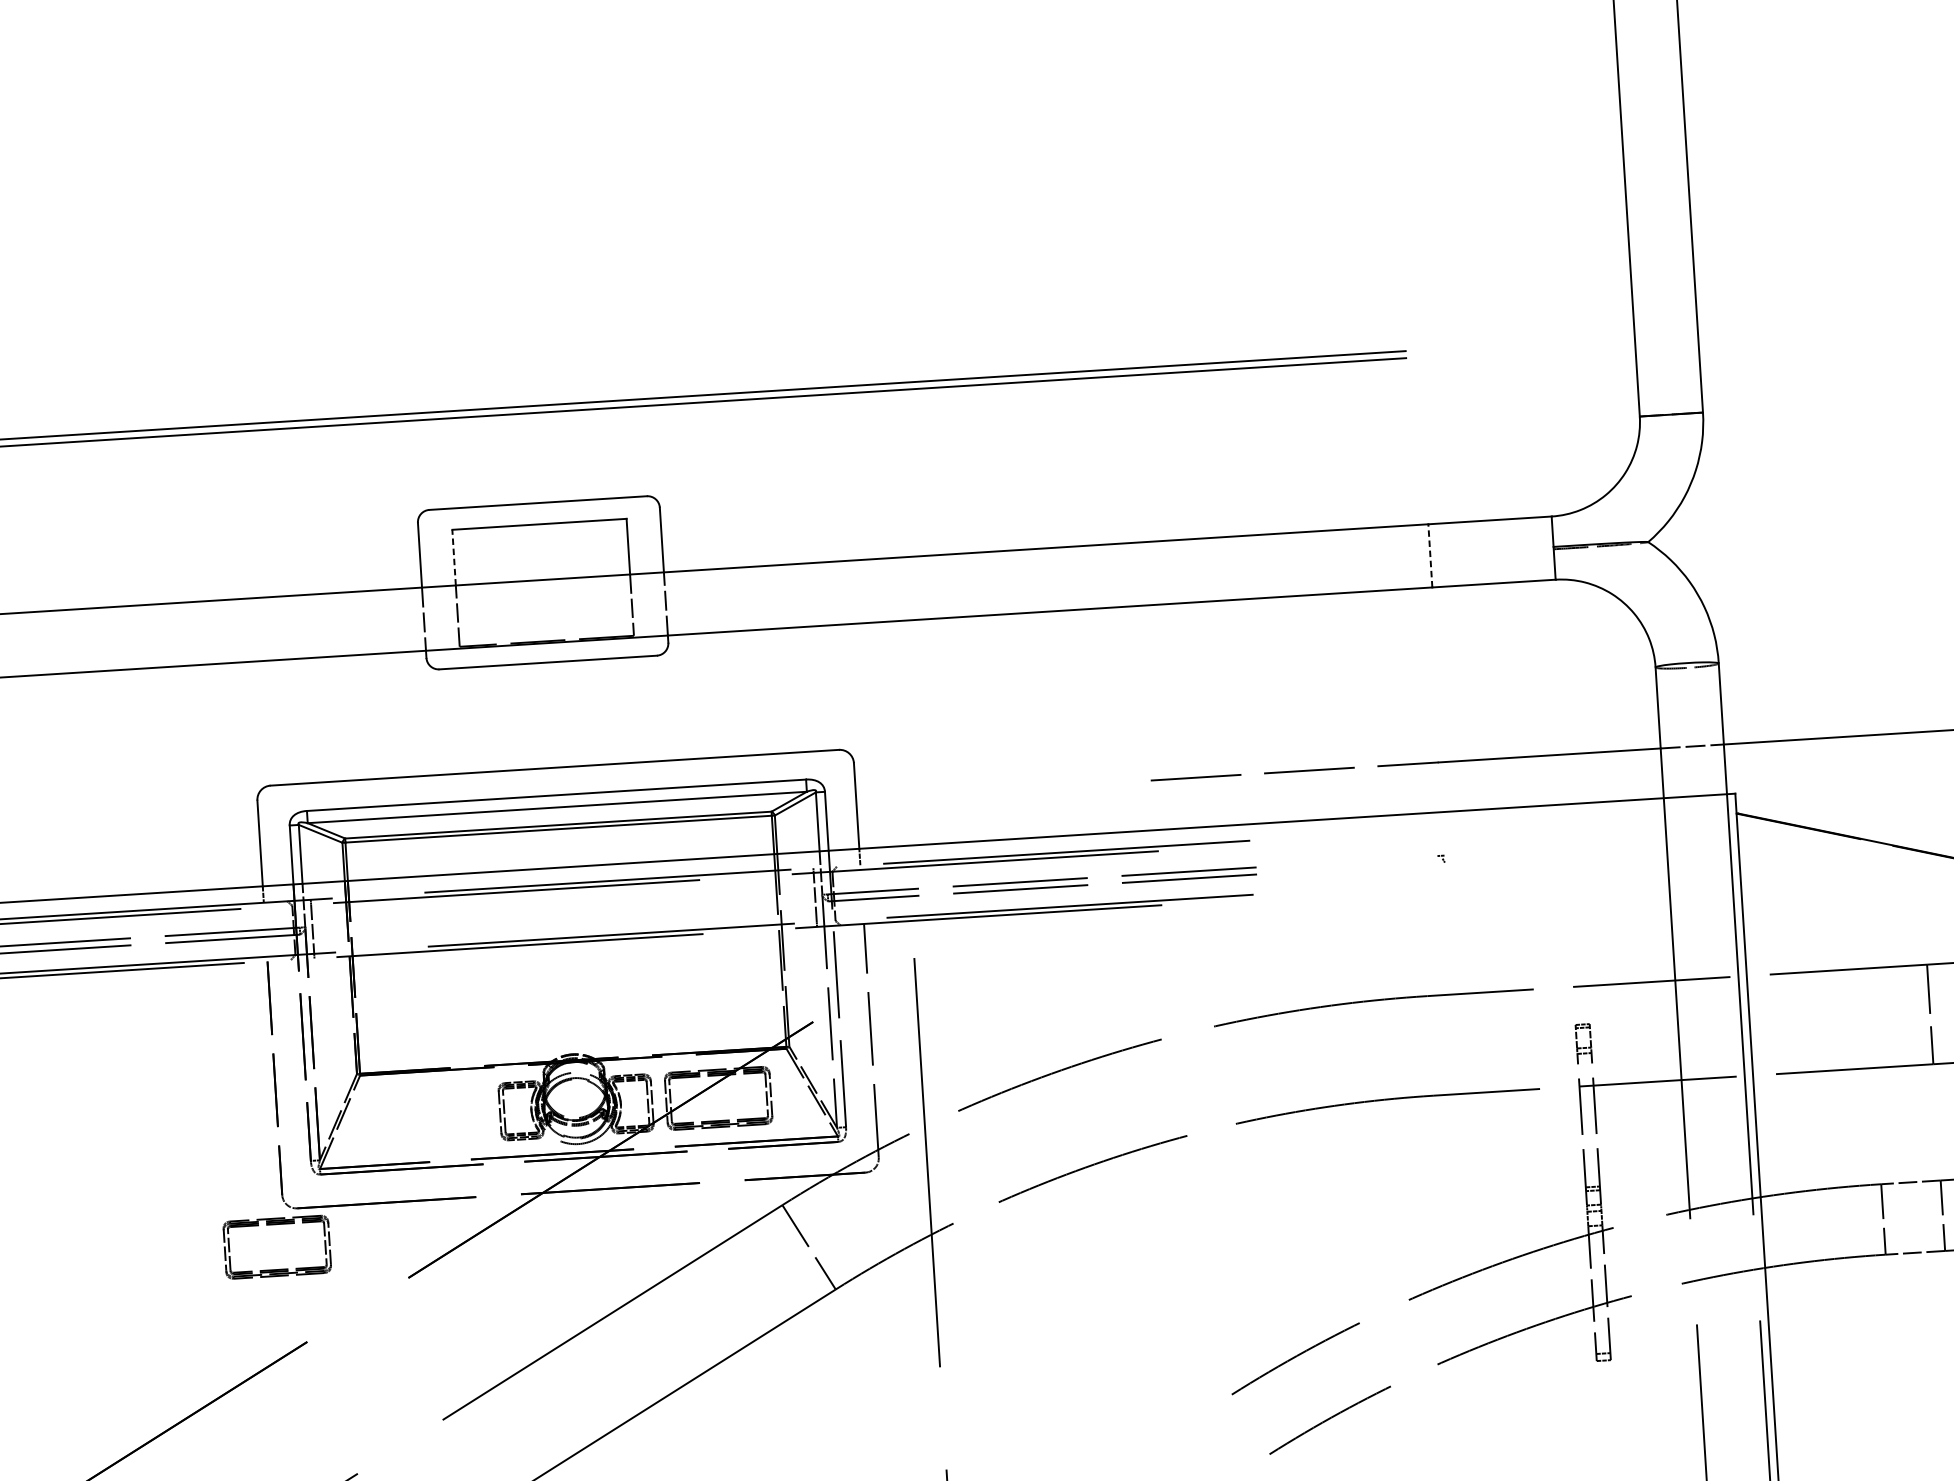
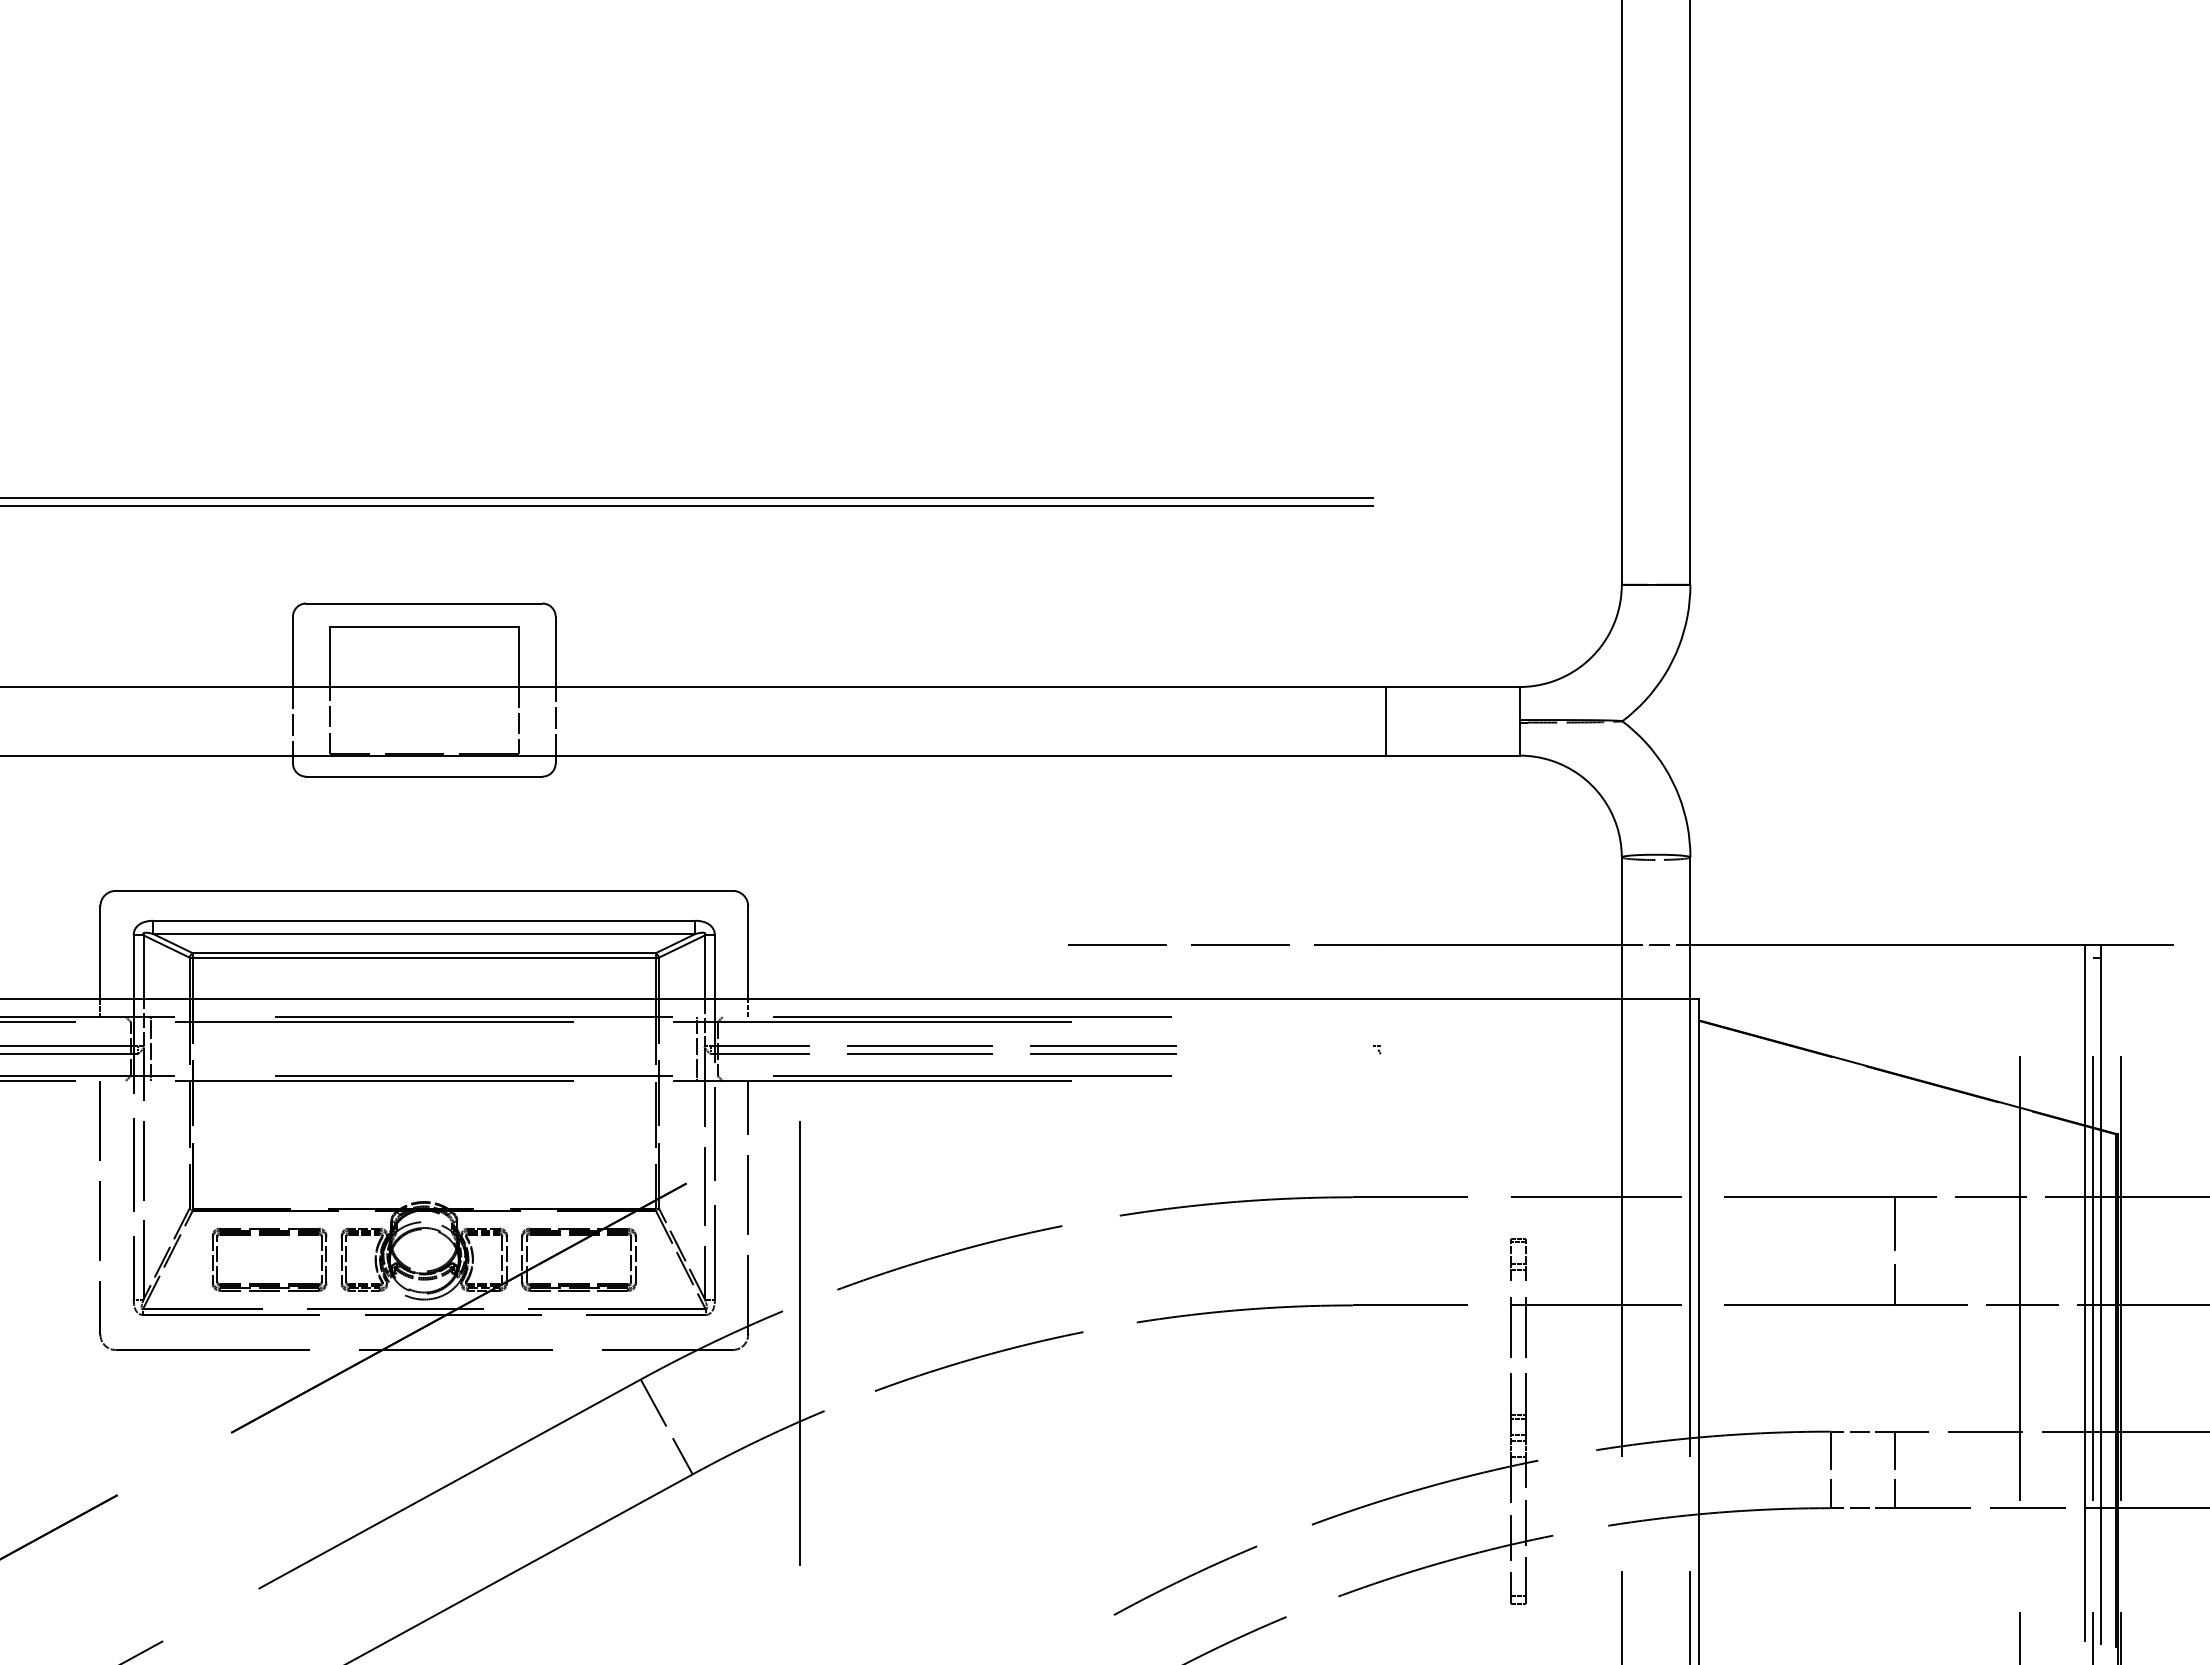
line: (1430, 555) -> (1385, 720), dashed -> solid
line: (453, 557) -> (329, 656), dashed -> solid
part: (275, 1224) -> (269, 1235), moved

